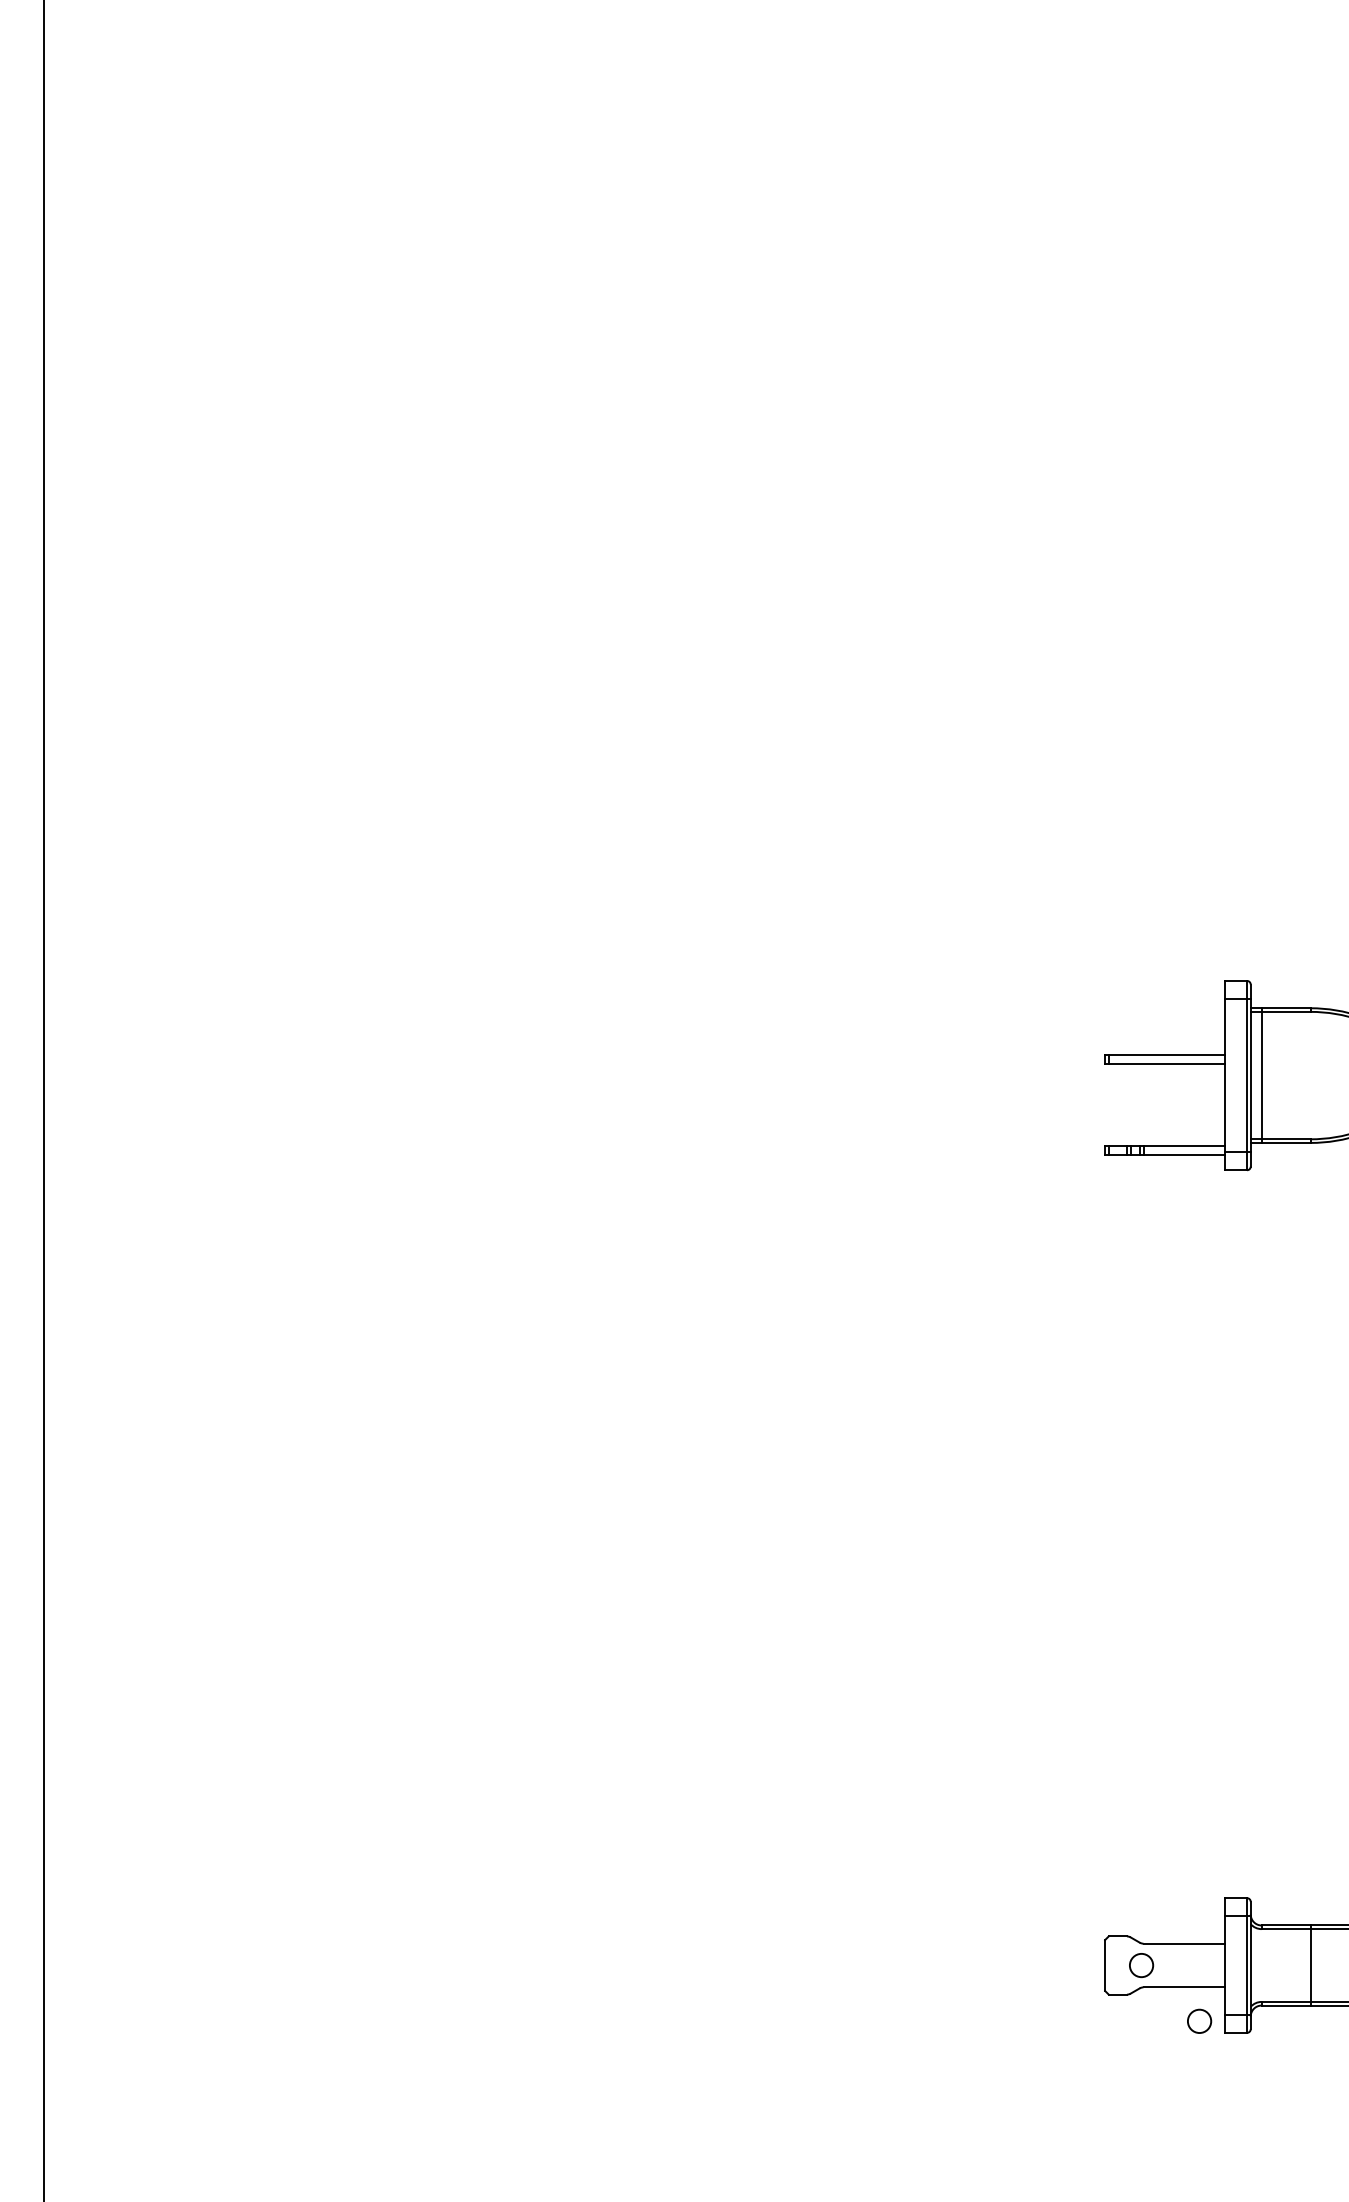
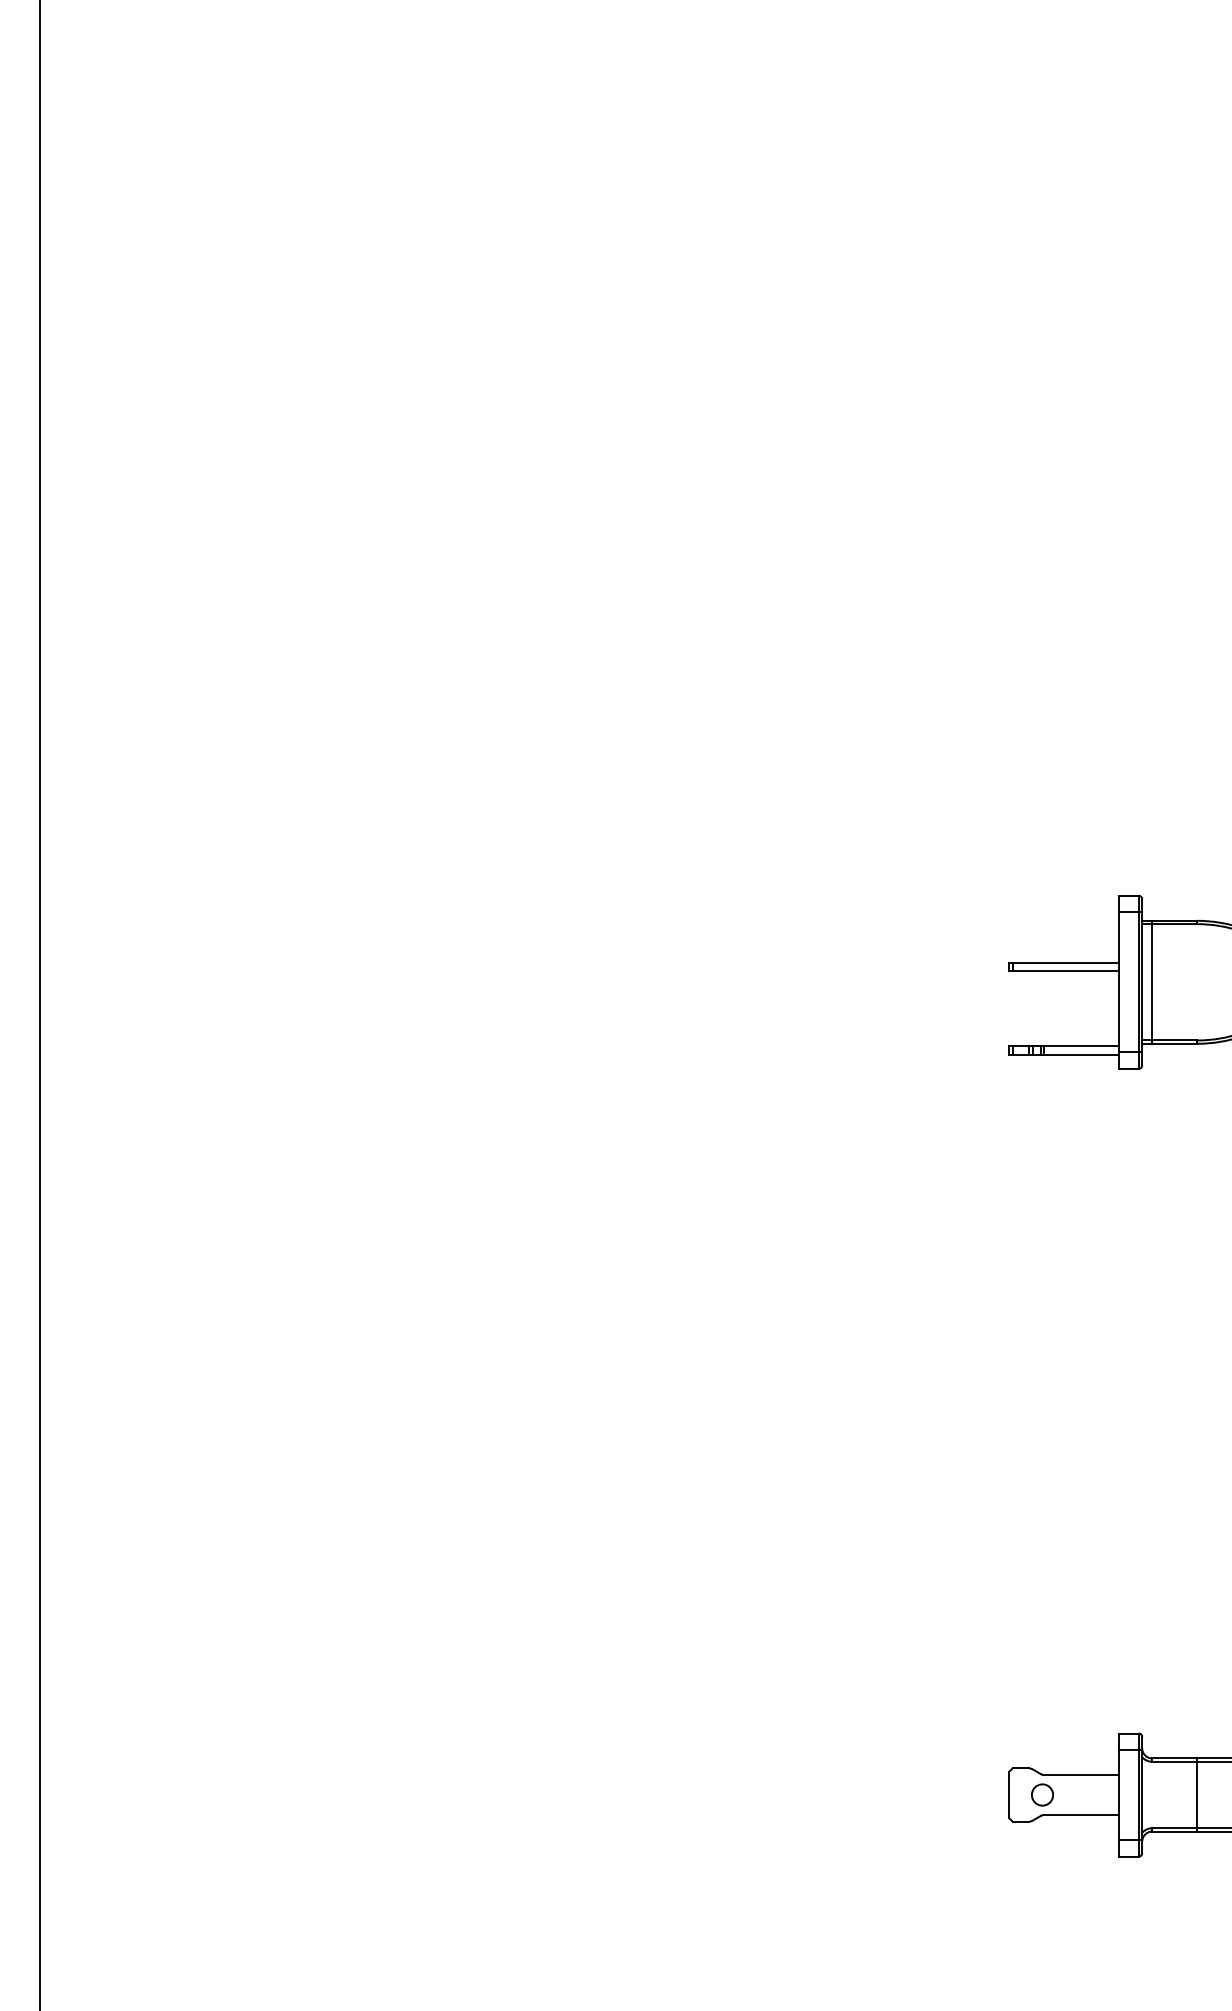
circle: (1199, 2020) -> (1095, 1845), removed

